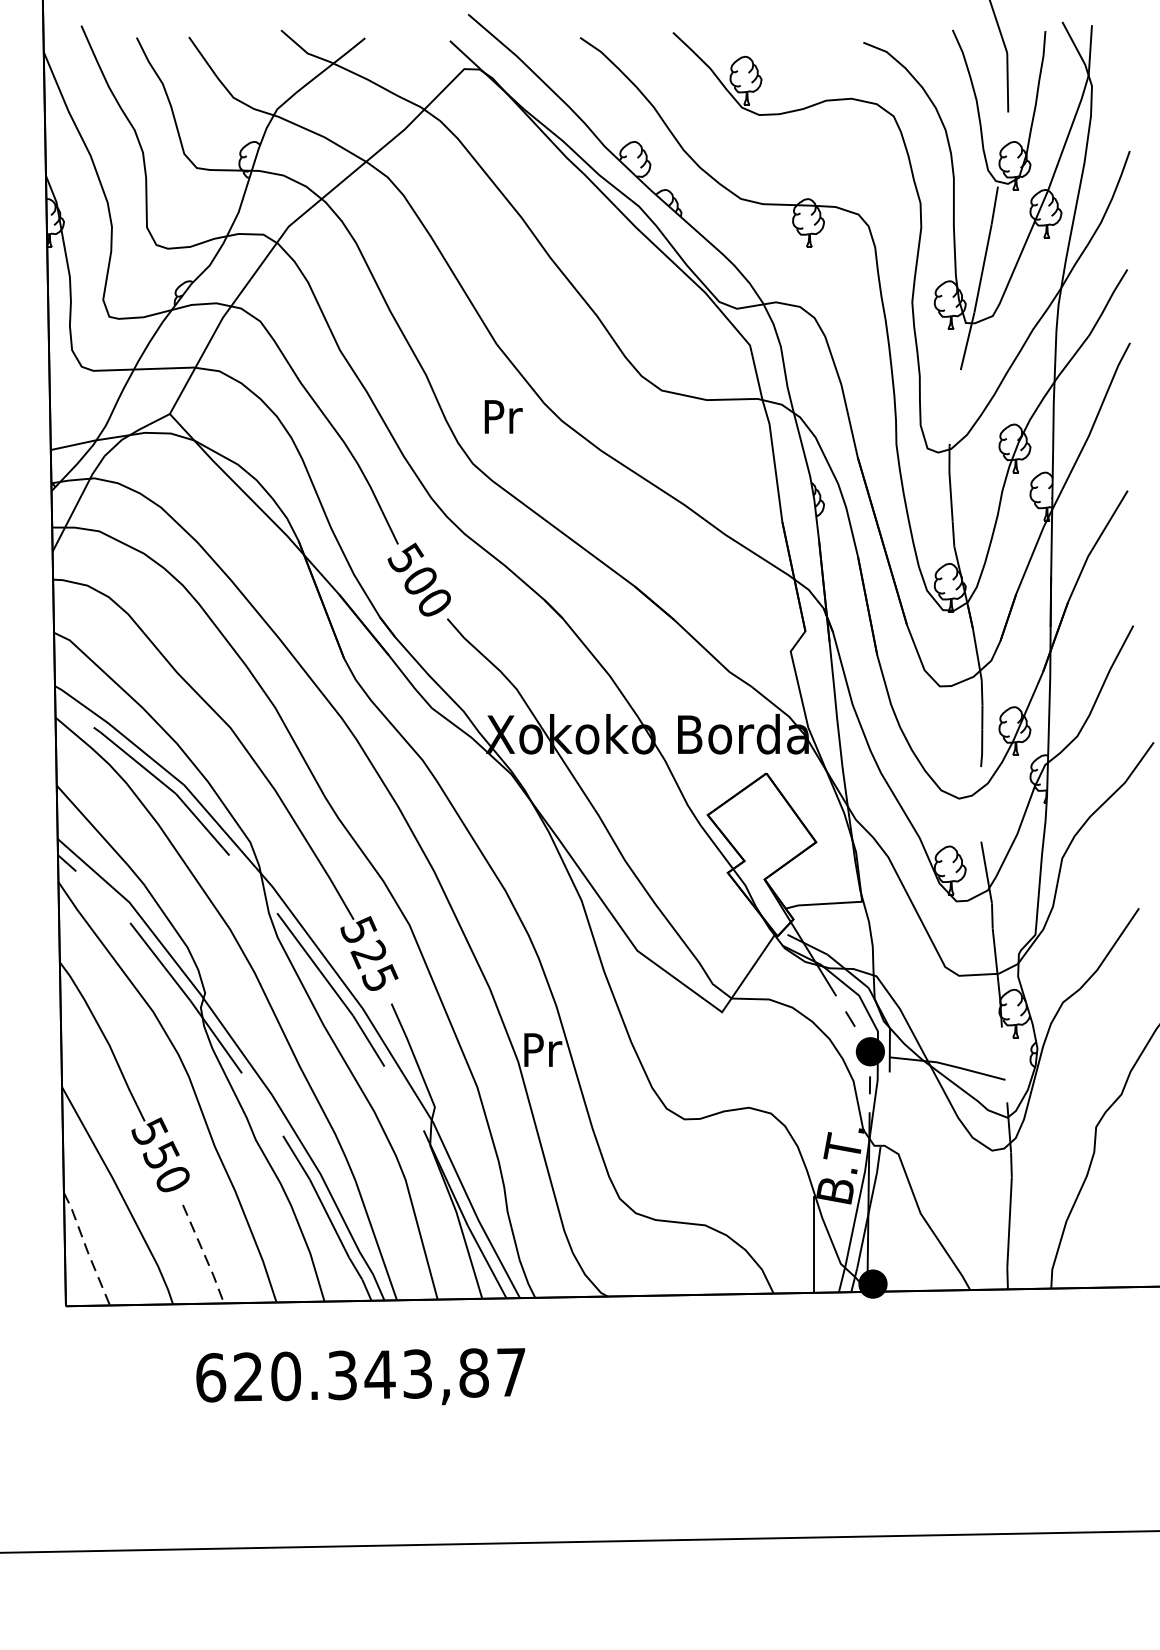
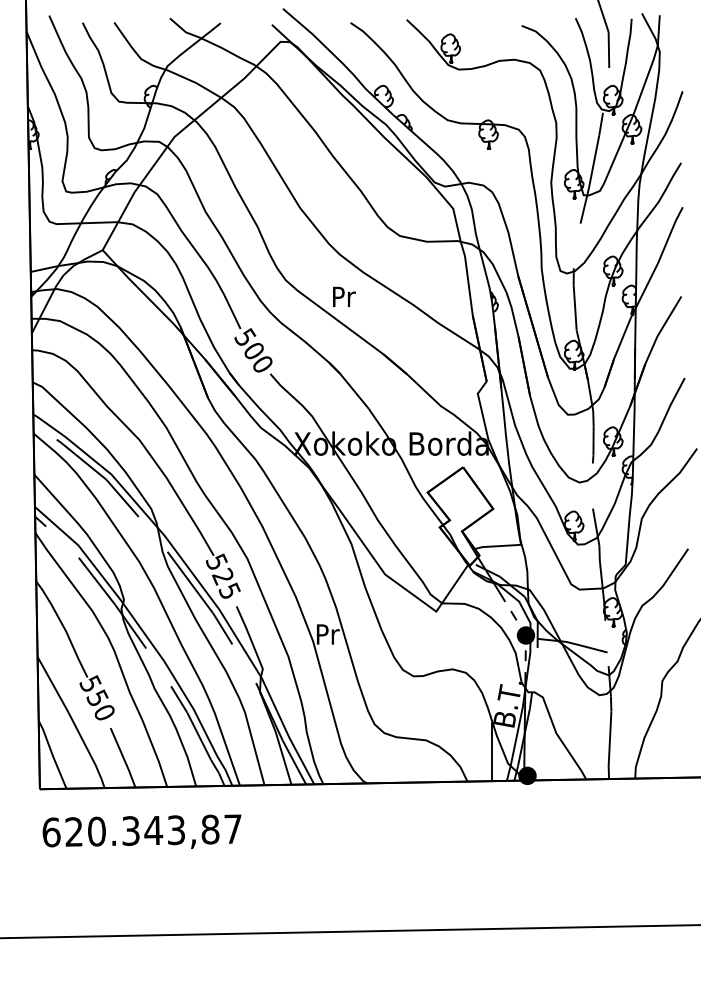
text: (503, 416) -> (344, 296), moved
line: (86, 1250) -> (52, 755), dashed -> solid
line: (204, 1255) -> (123, 758), dashed -> solid
text: (359, 1376) -> (141, 831), moved

